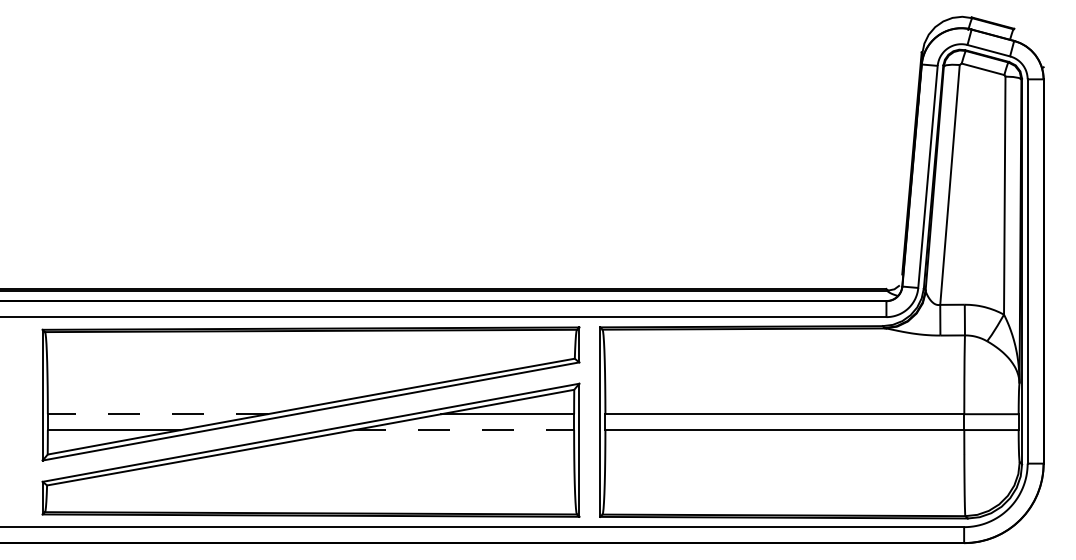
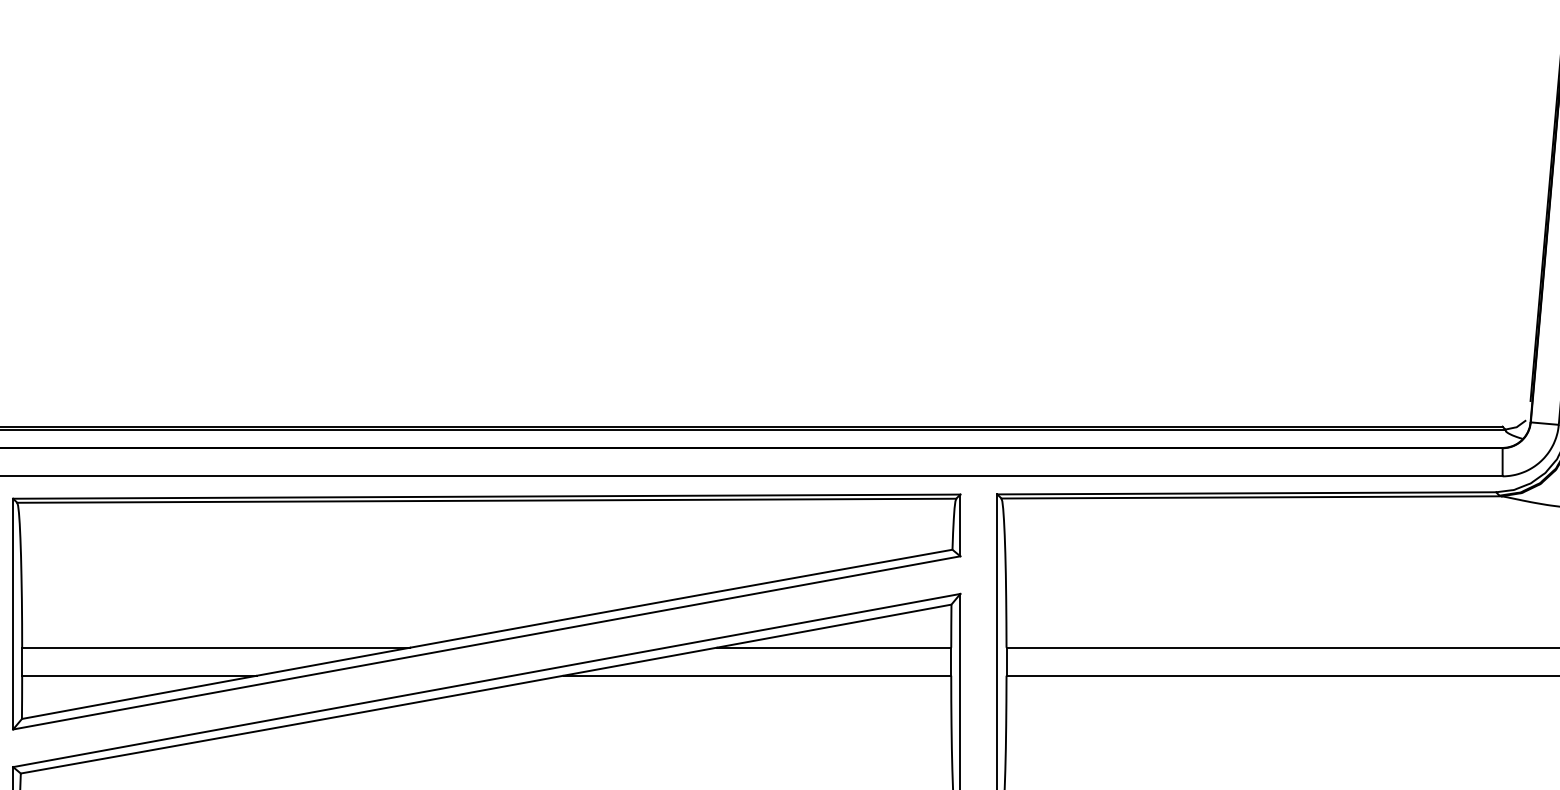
line: (157, 414) -> (215, 648), dashed -> solid
line: (464, 430) -> (757, 676), dashed -> solid

